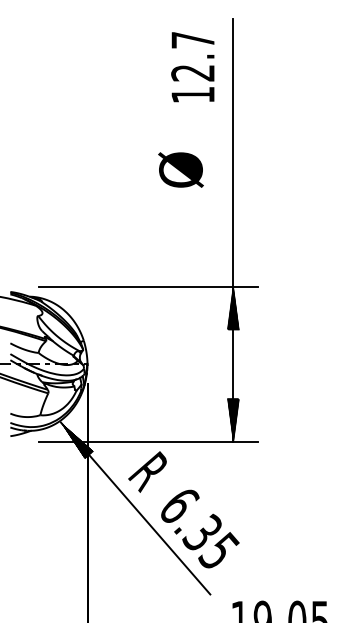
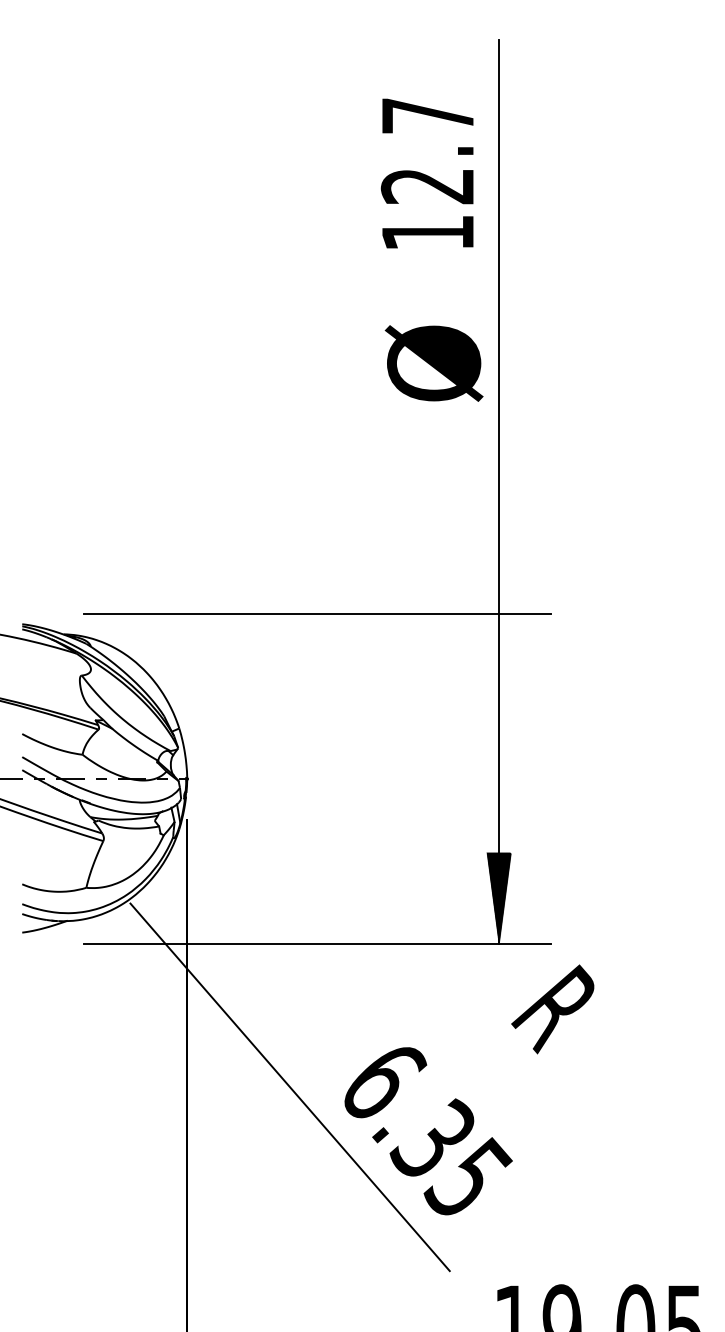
text: (192, 67) -> (426, 174), moved
text: (180, 169) -> (433, 362), moved
hatch: (232, 308) -> (497, 659), removed
hatch: (77, 440) -> (165, 941), removed
text: (147, 471) -> (552, 1008), moved

